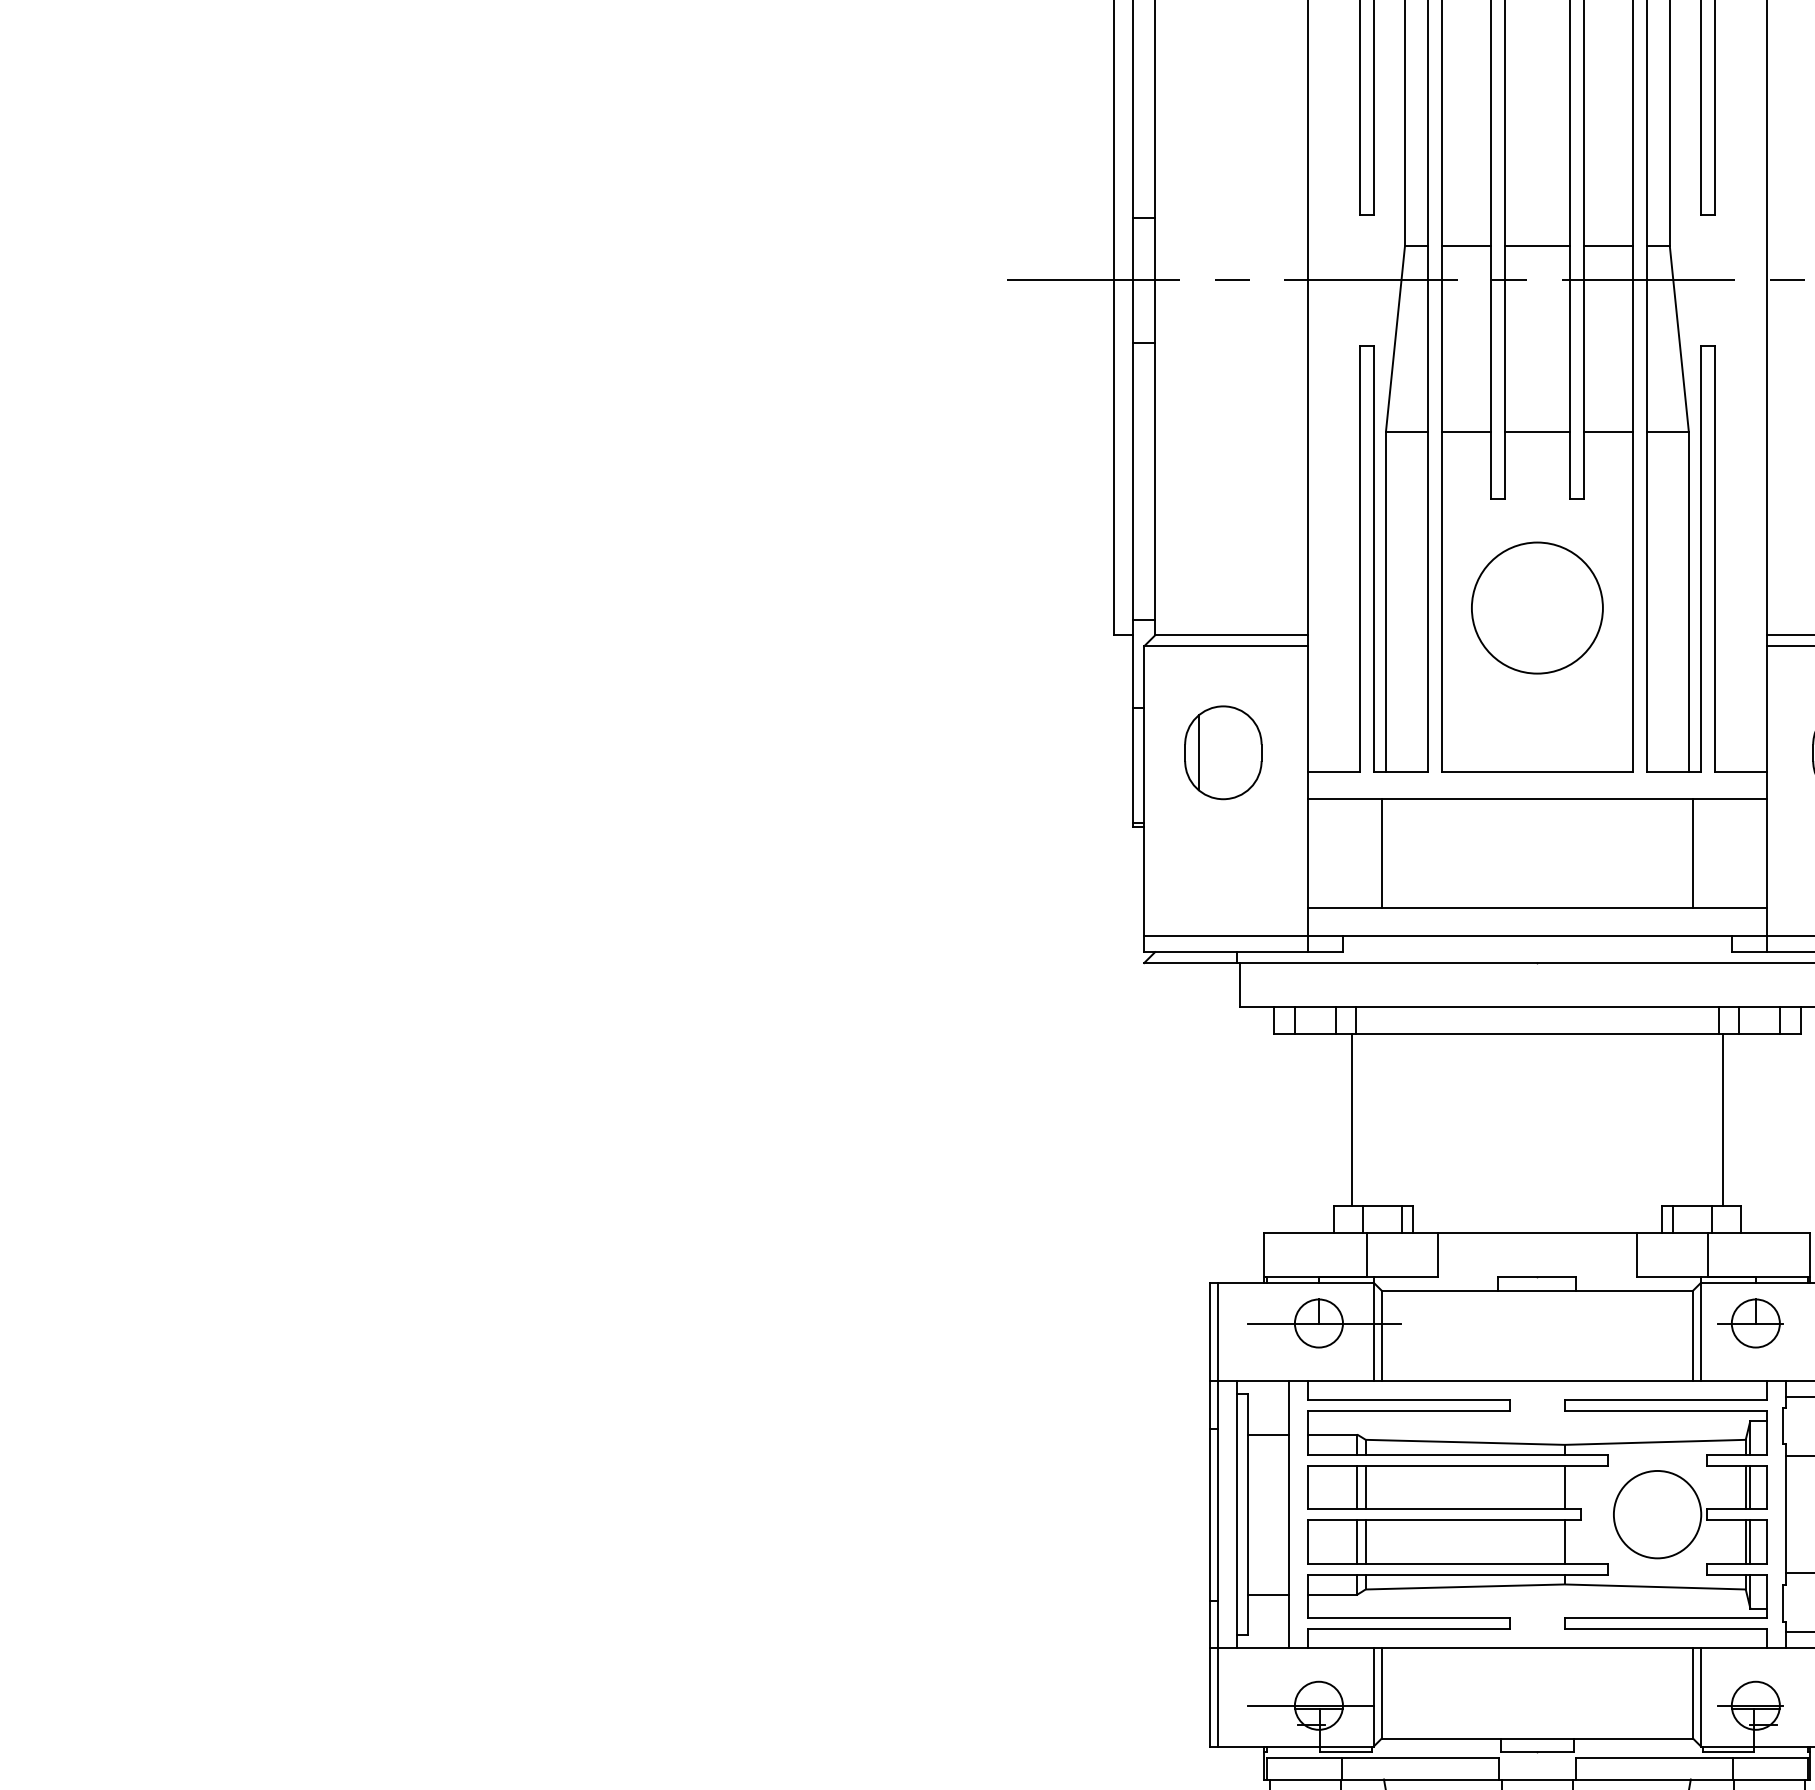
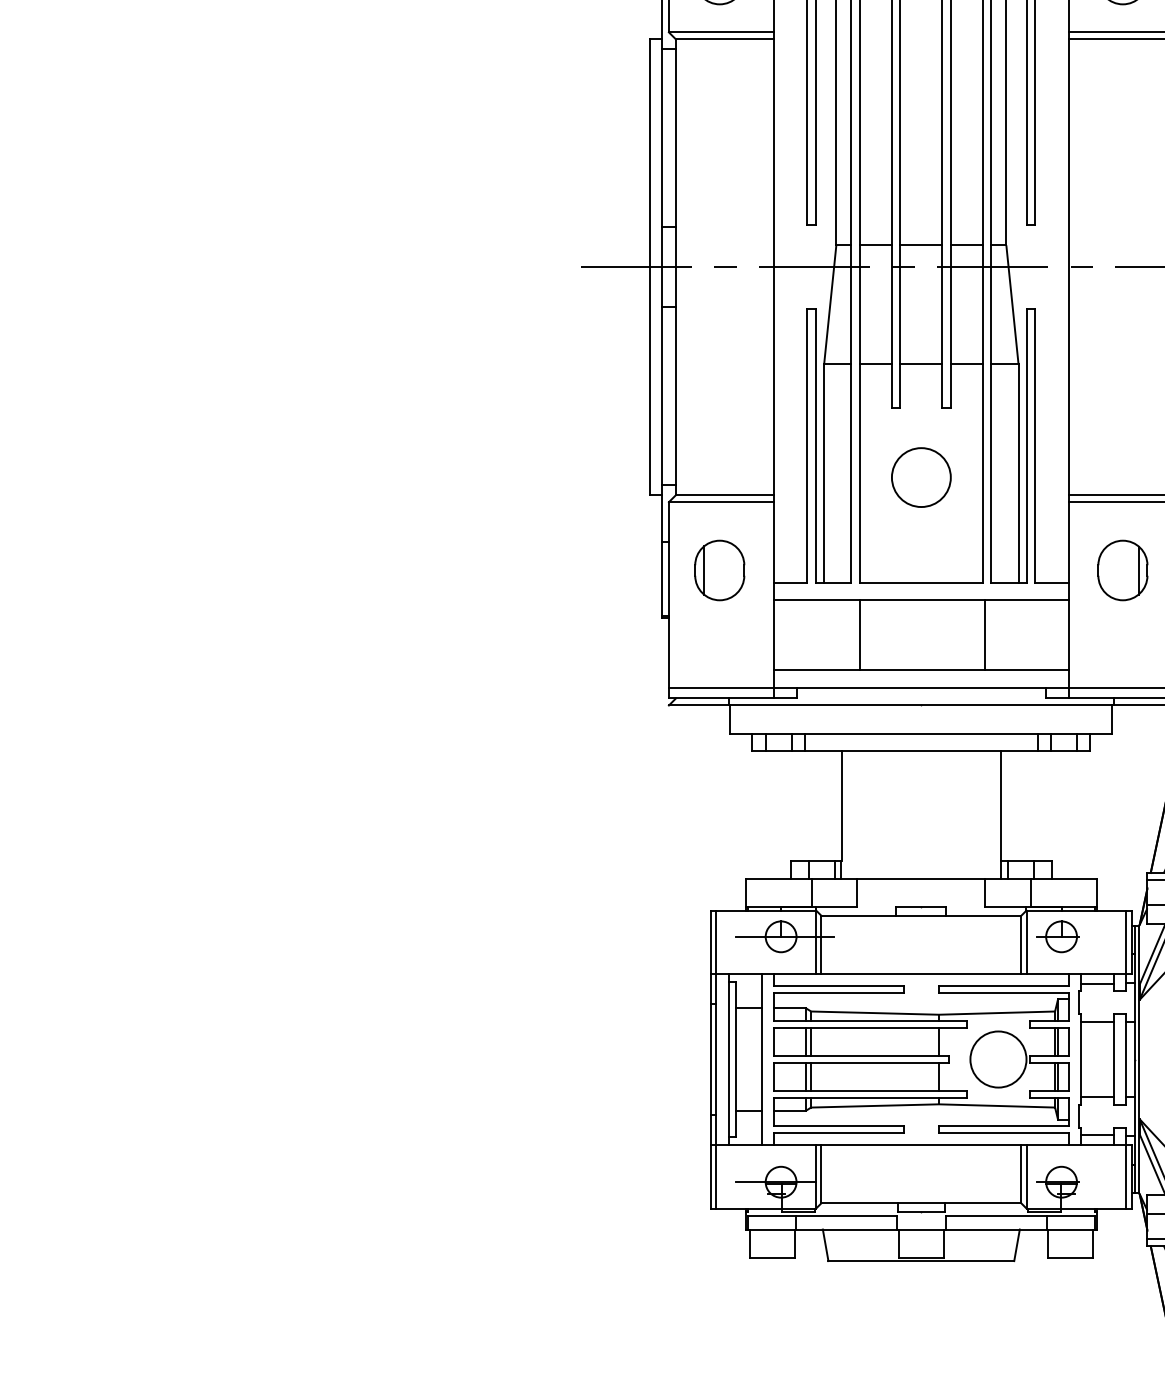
circle: (1537, 607) -> (921, 477), size x0.7
line: (1381, 854) -> (860, 635), moved
line: (1693, 854) -> (985, 635), moved
line: (1352, 1120) -> (842, 806), moved
line: (1723, 1120) -> (1000, 806), moved

